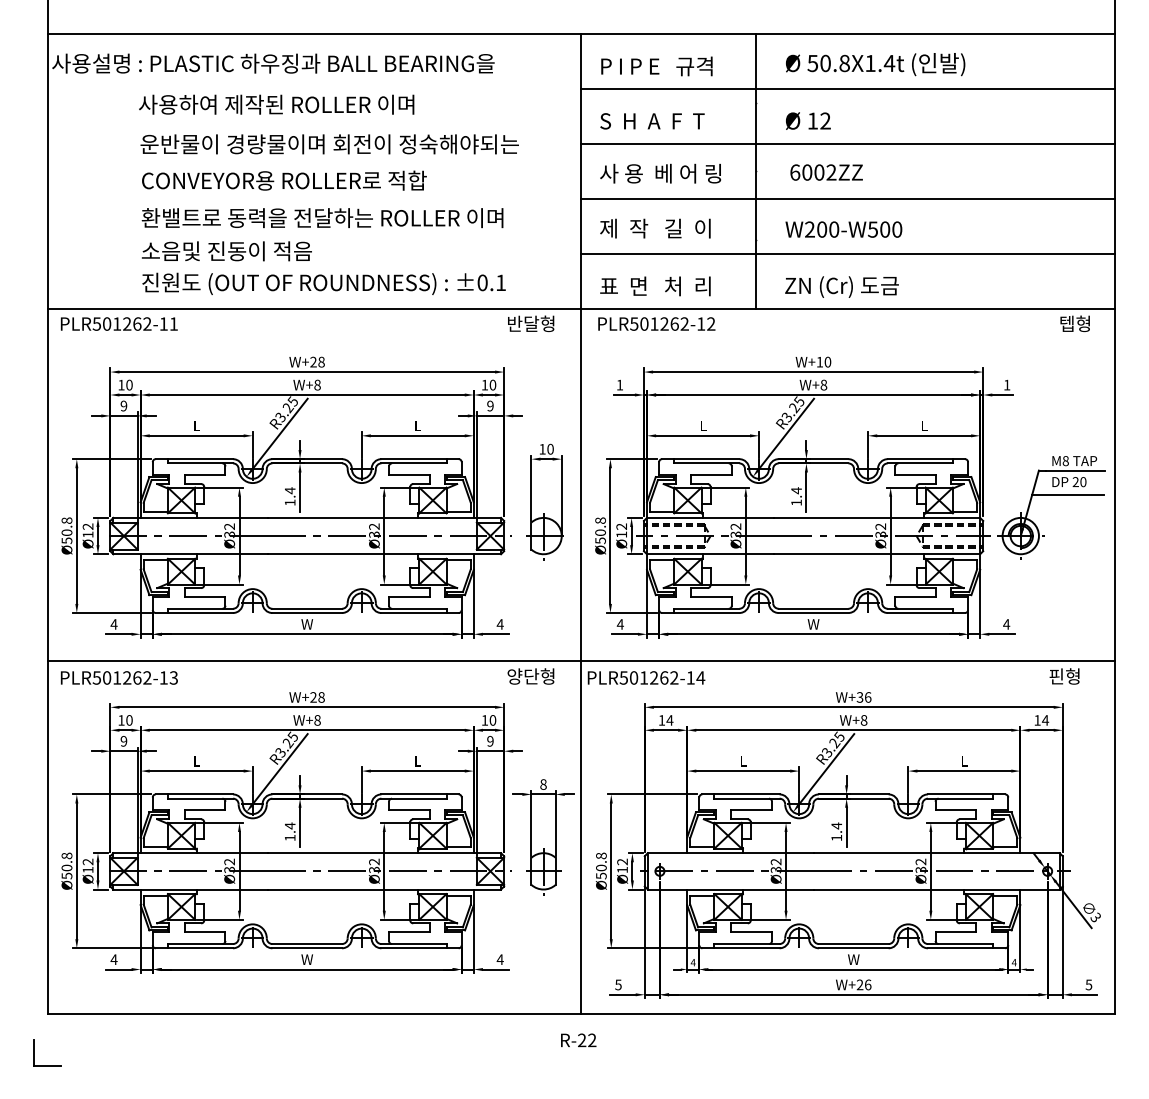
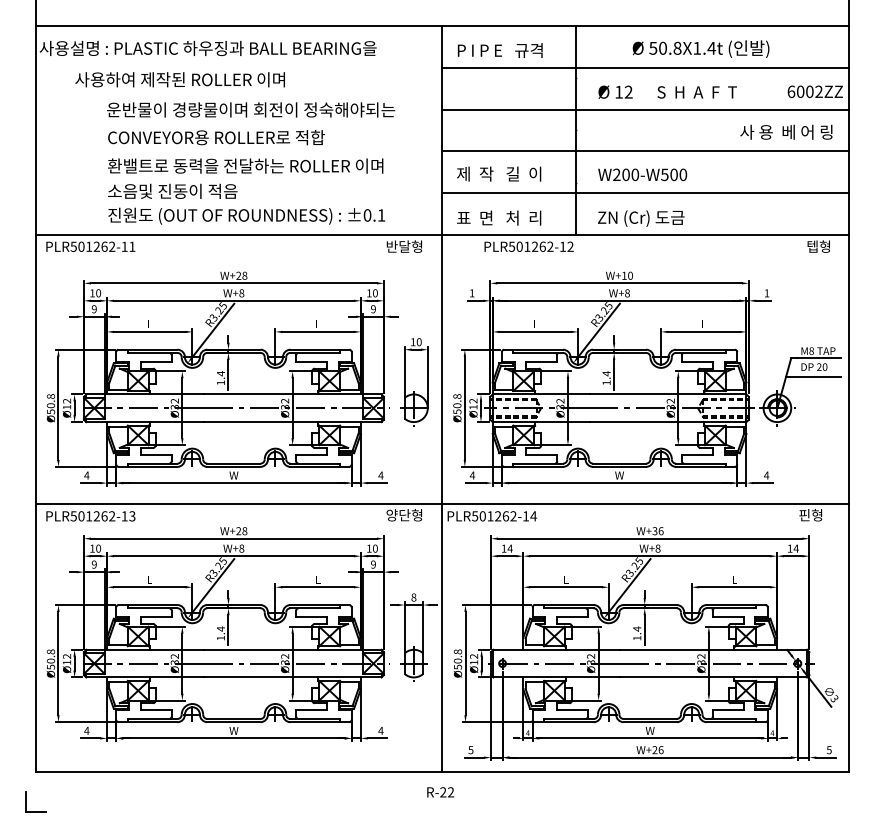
text: (875, 64) -> (701, 49), moved
text: (276, 104) -> (180, 79), moved
text: (652, 121) -> (697, 92), moved
text: (826, 172) -> (815, 91), moved
text: (660, 173) -> (786, 132), moved
text: (656, 323) -> (528, 246), moved

